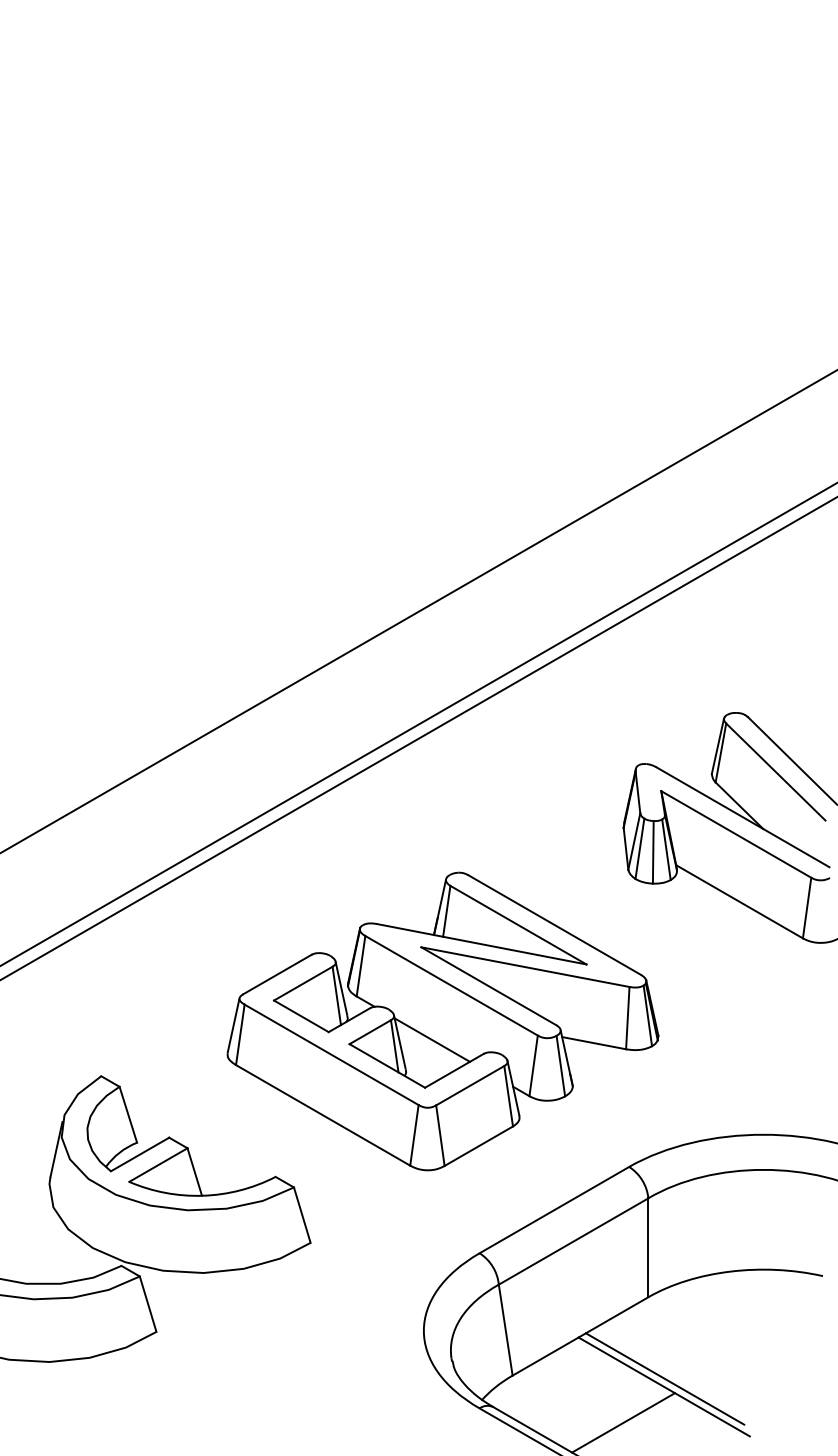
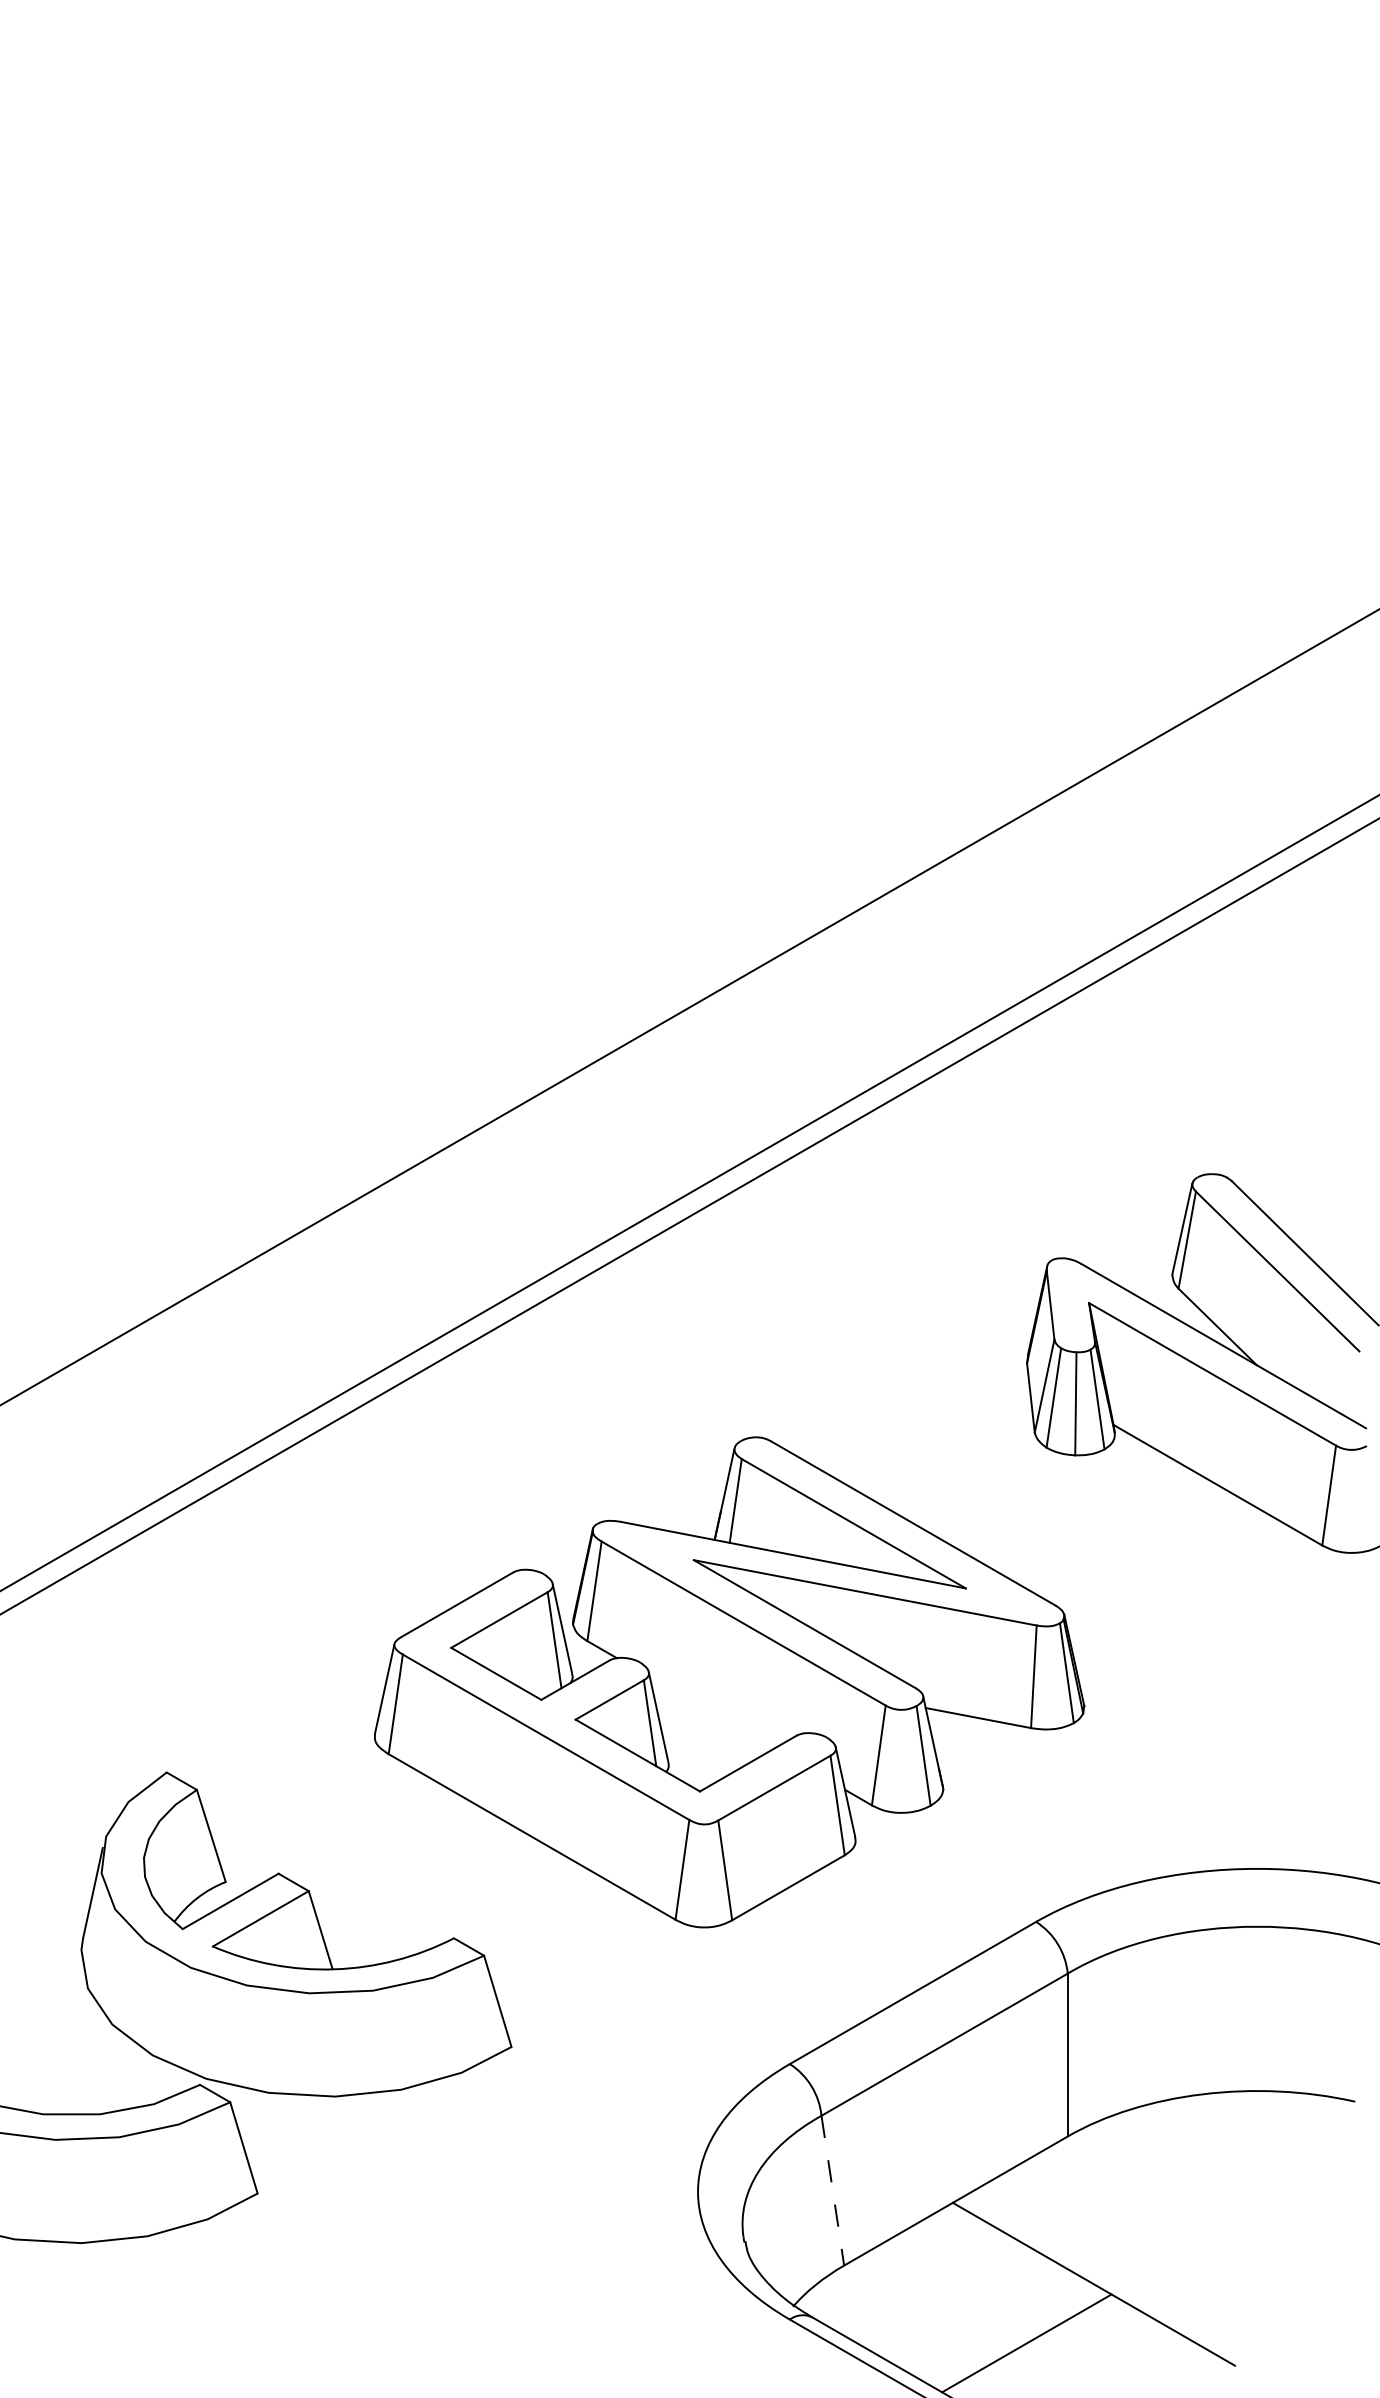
line: (431, 1039) -> (710, 1712), removed
line: (505, 1330) -> (832, 2191), solid -> dashed
line: (664, 1378) -> (1094, 2270), removed

